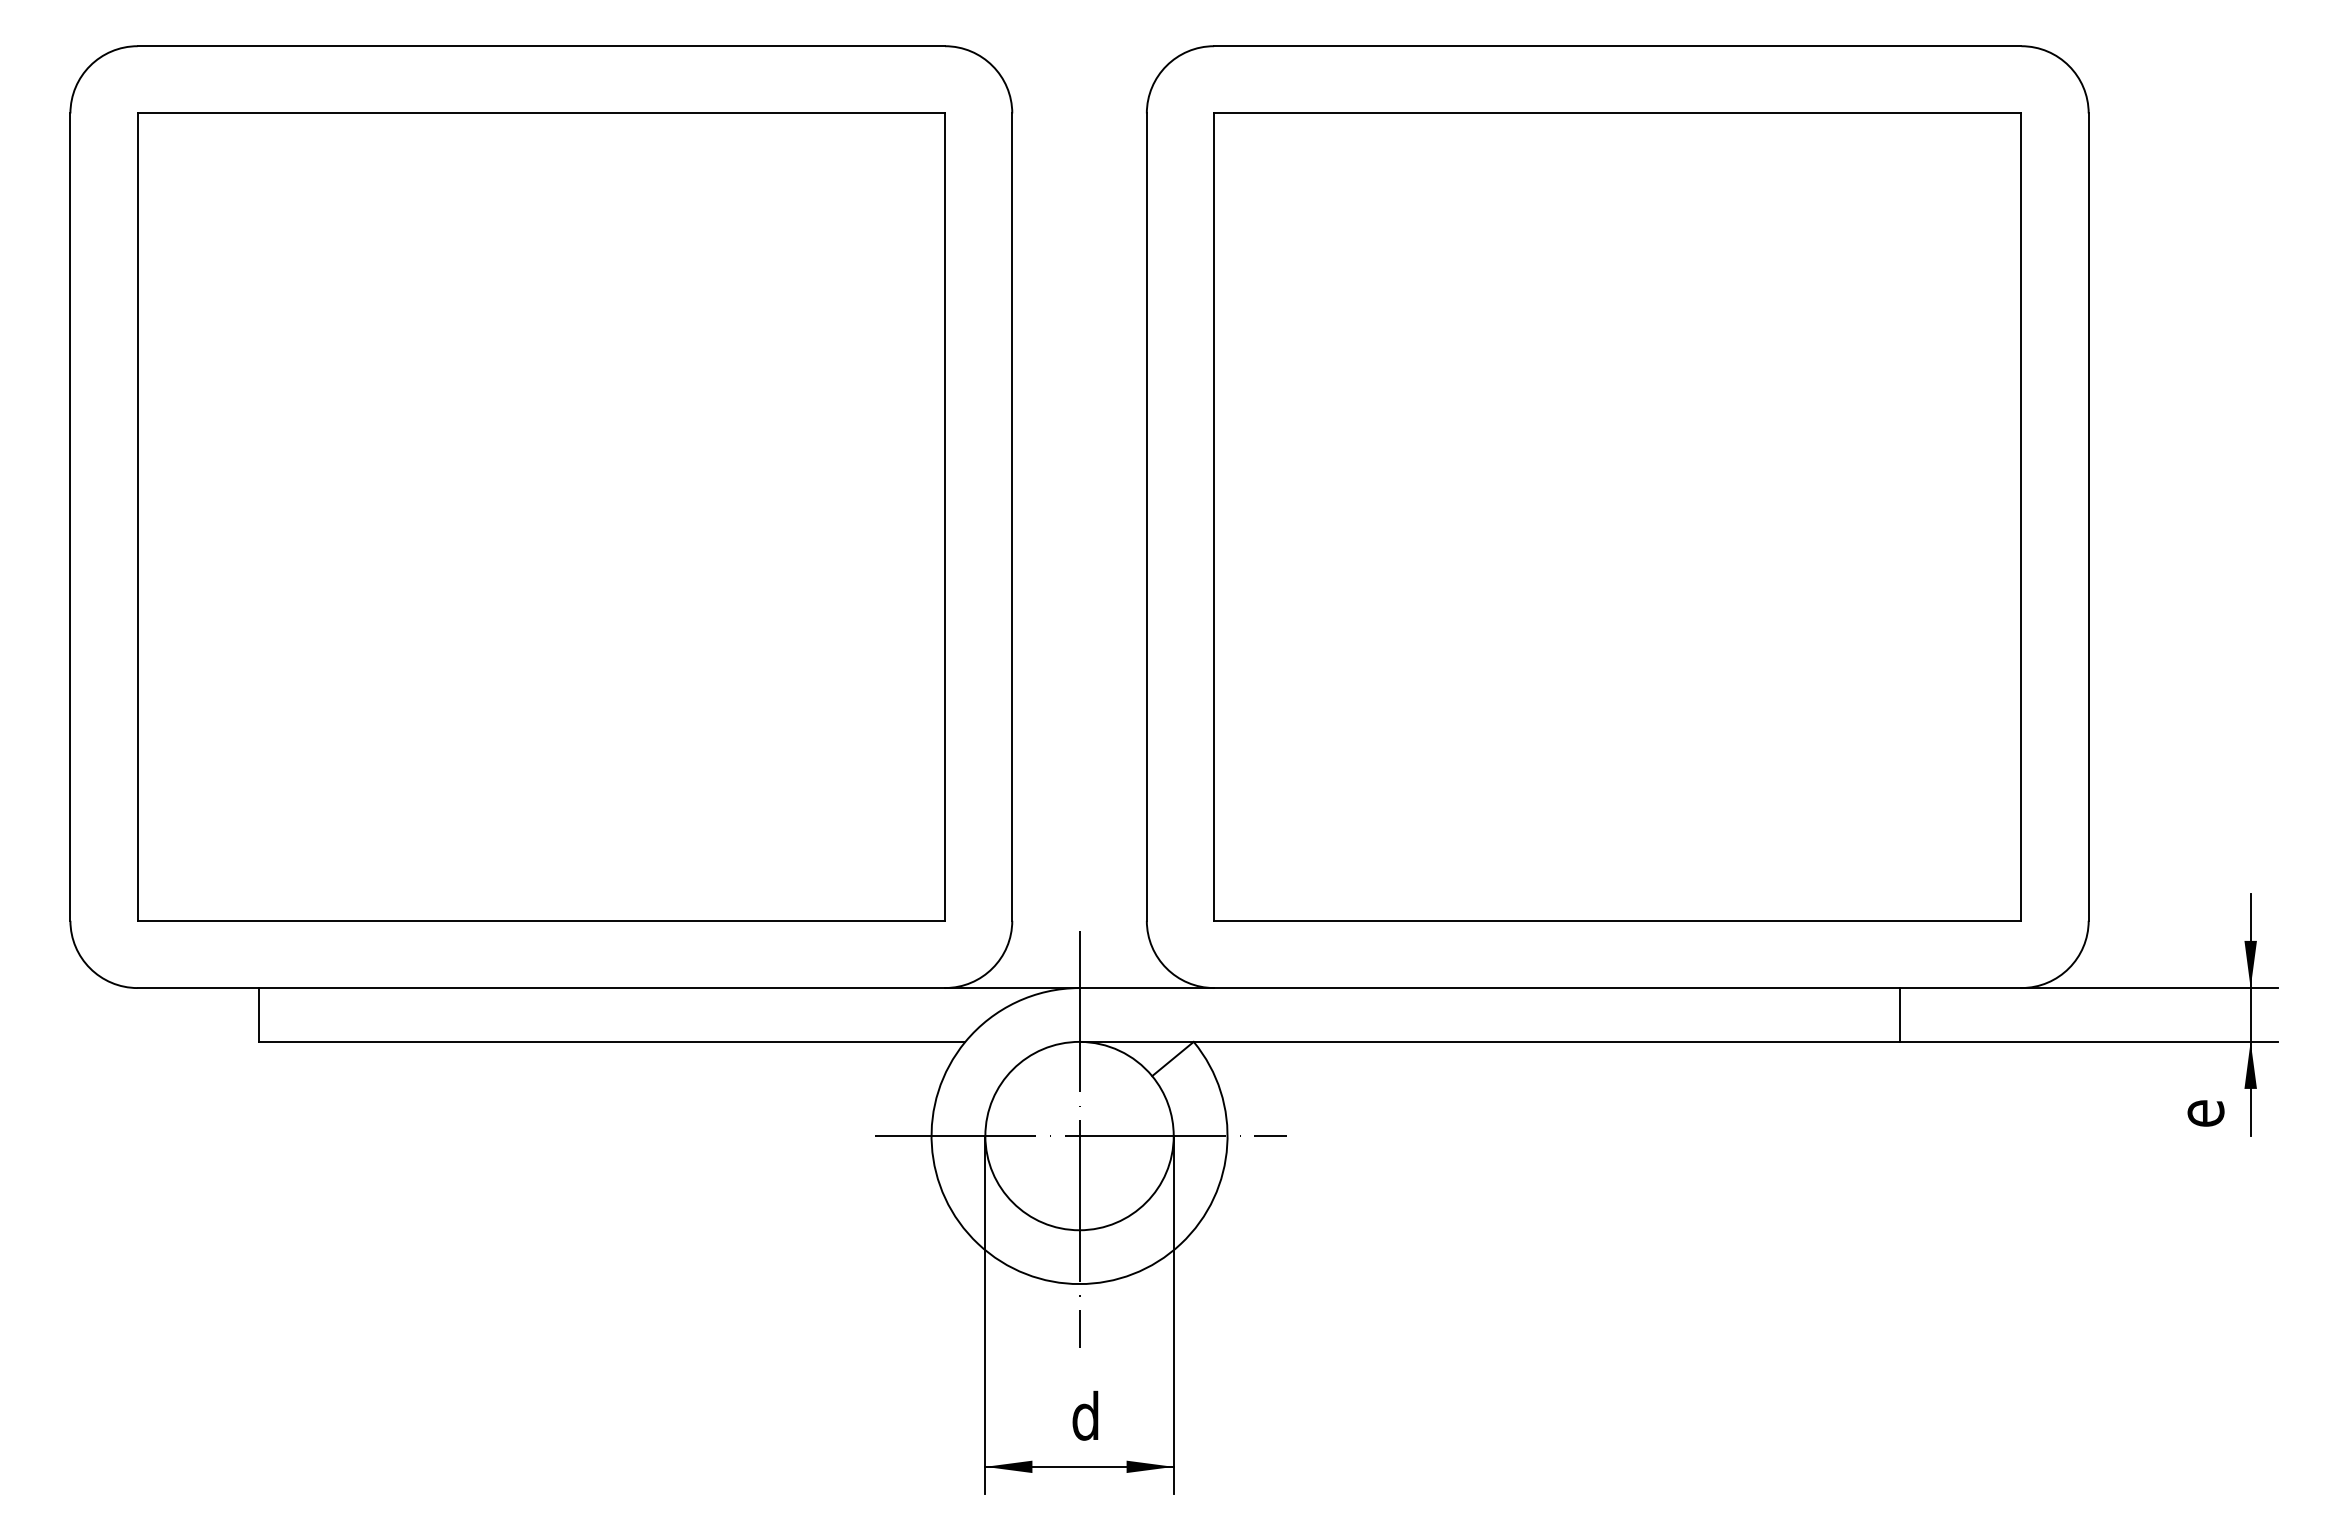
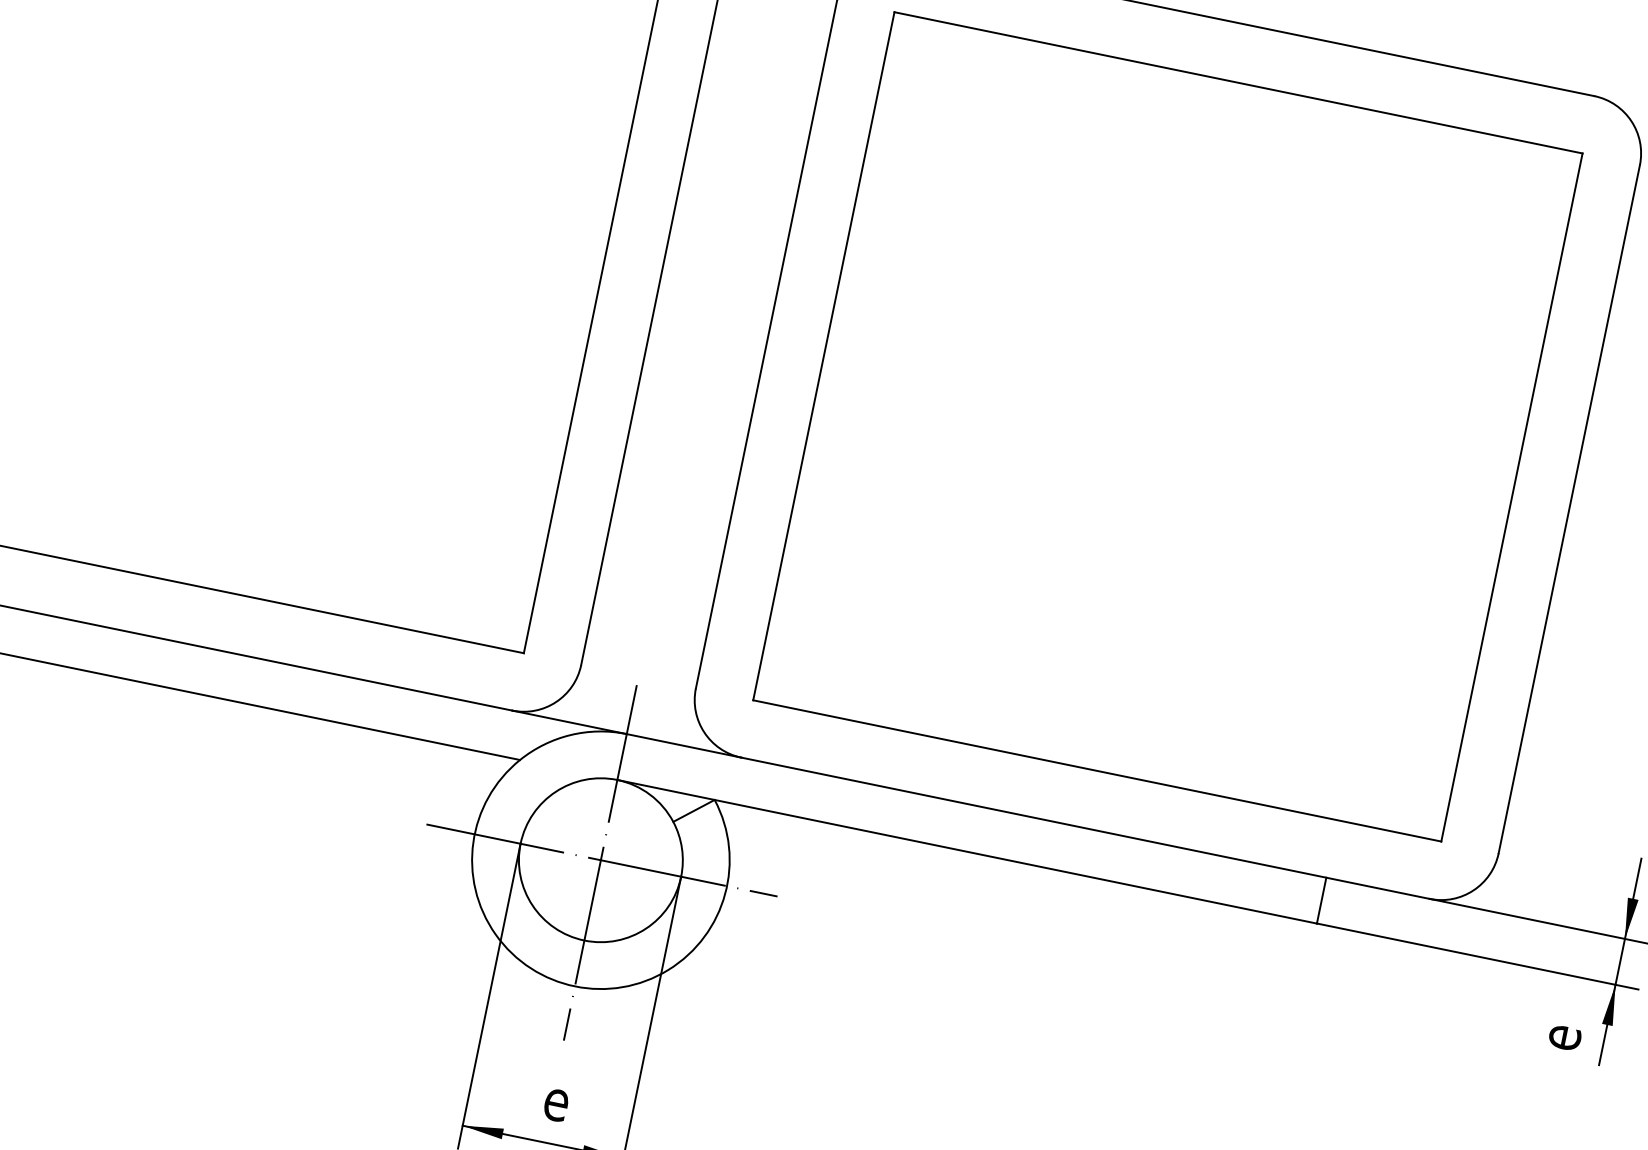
text: (1085, 1415) -> (557, 1099), d -> e

